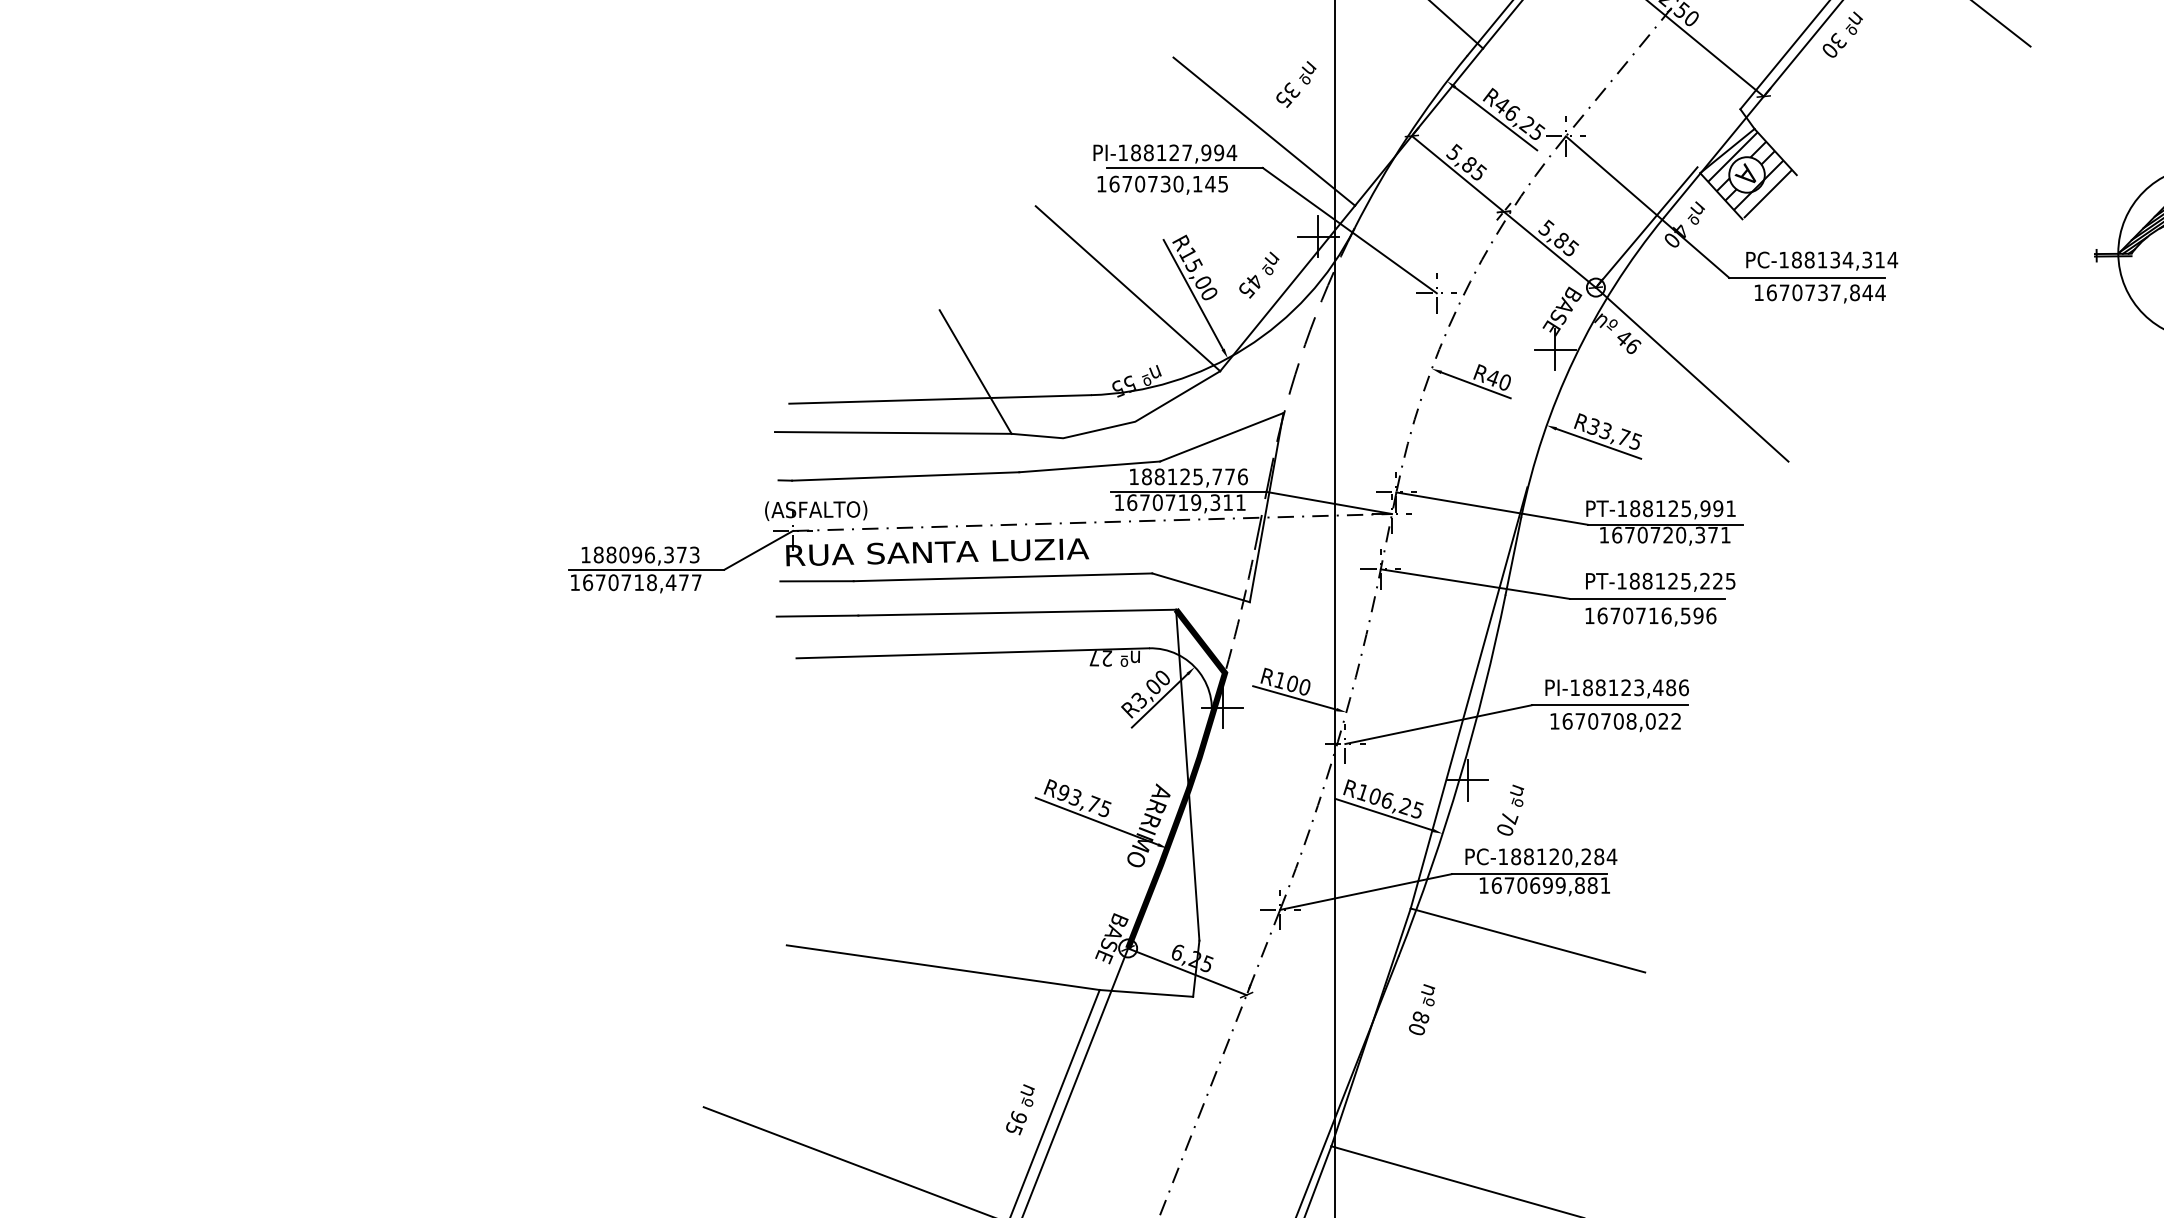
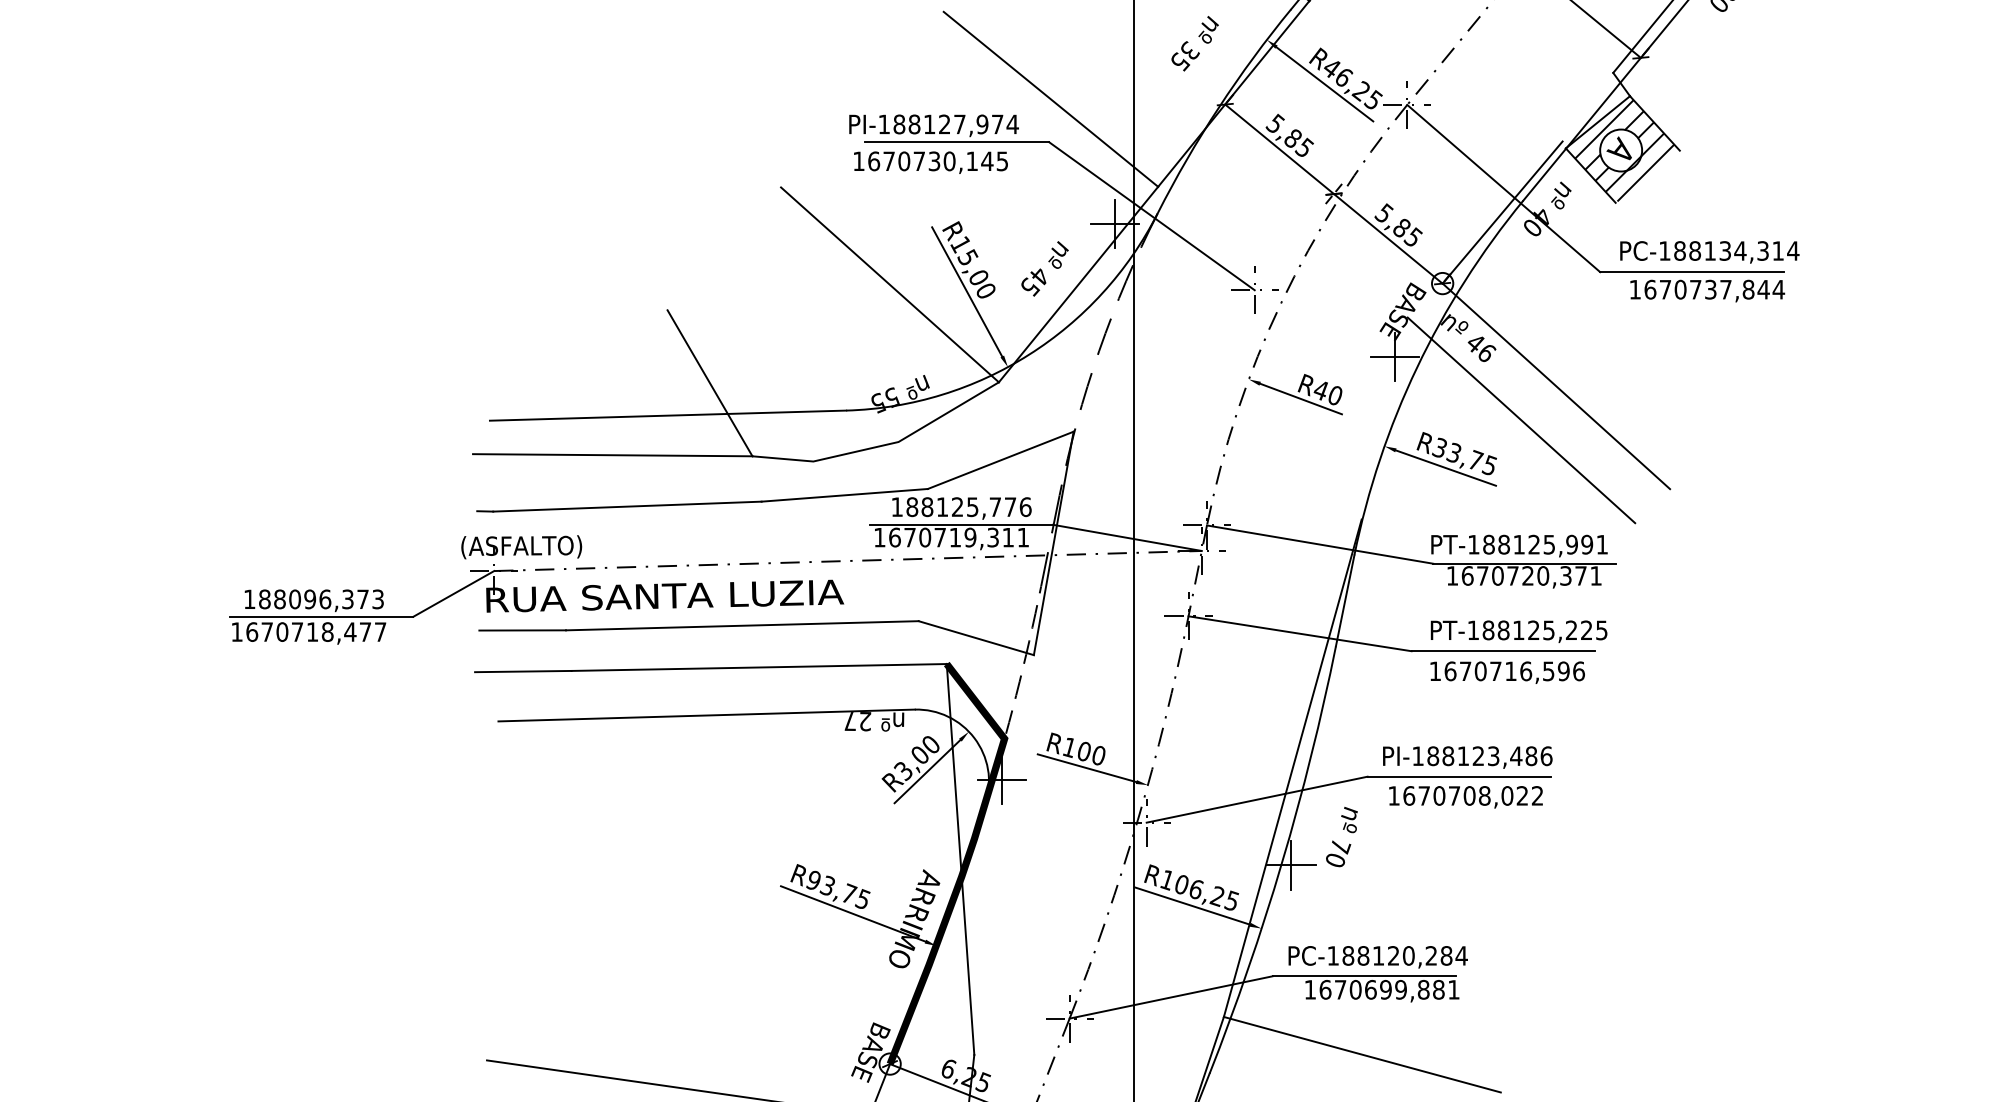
text: (1296, 84) -> (1195, 43), moved
text: (1219, 152) -> (998, 123), PI-188127,994 -> PI-188127,974
line: (1662, 403) -> (1521, 420), added
text: (1510, 809) -> (1341, 836), moved

